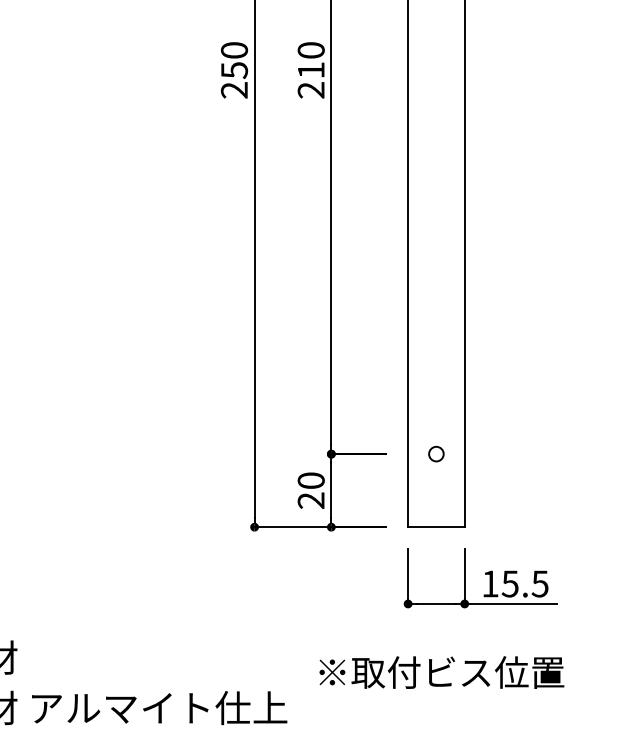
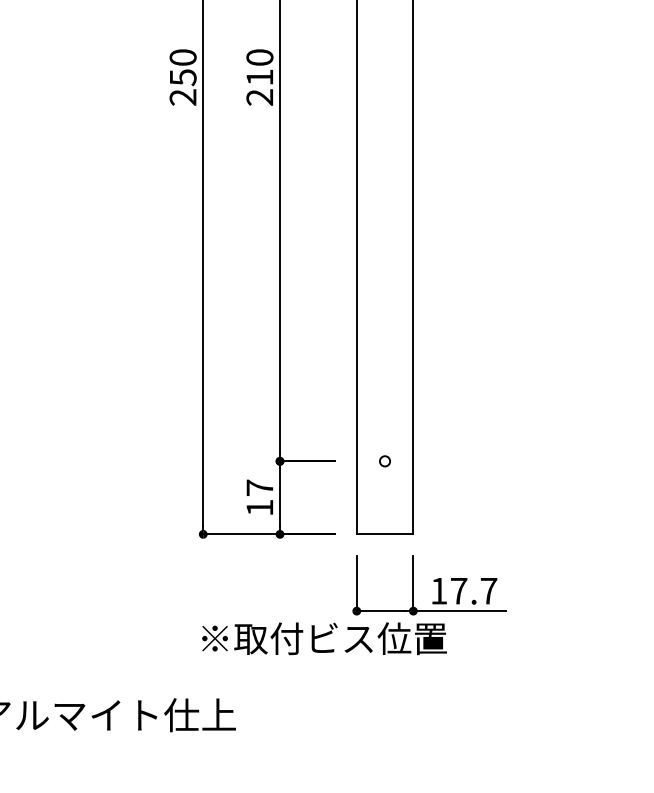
circle: (435, 454) -> (384, 461), size x0.7
text: (310, 490) -> (259, 497), 20 -> 17
text: (524, 584) -> (473, 591), 15.5 -> 17.7
text: (441, 672) -> (324, 638), moved

